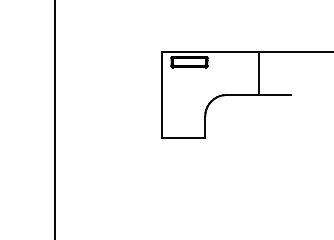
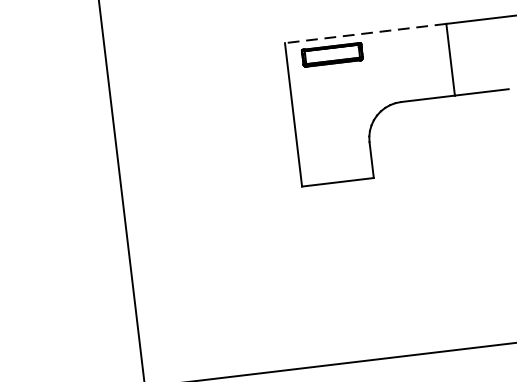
line: (210, 52) -> (365, 34), solid -> dashed

